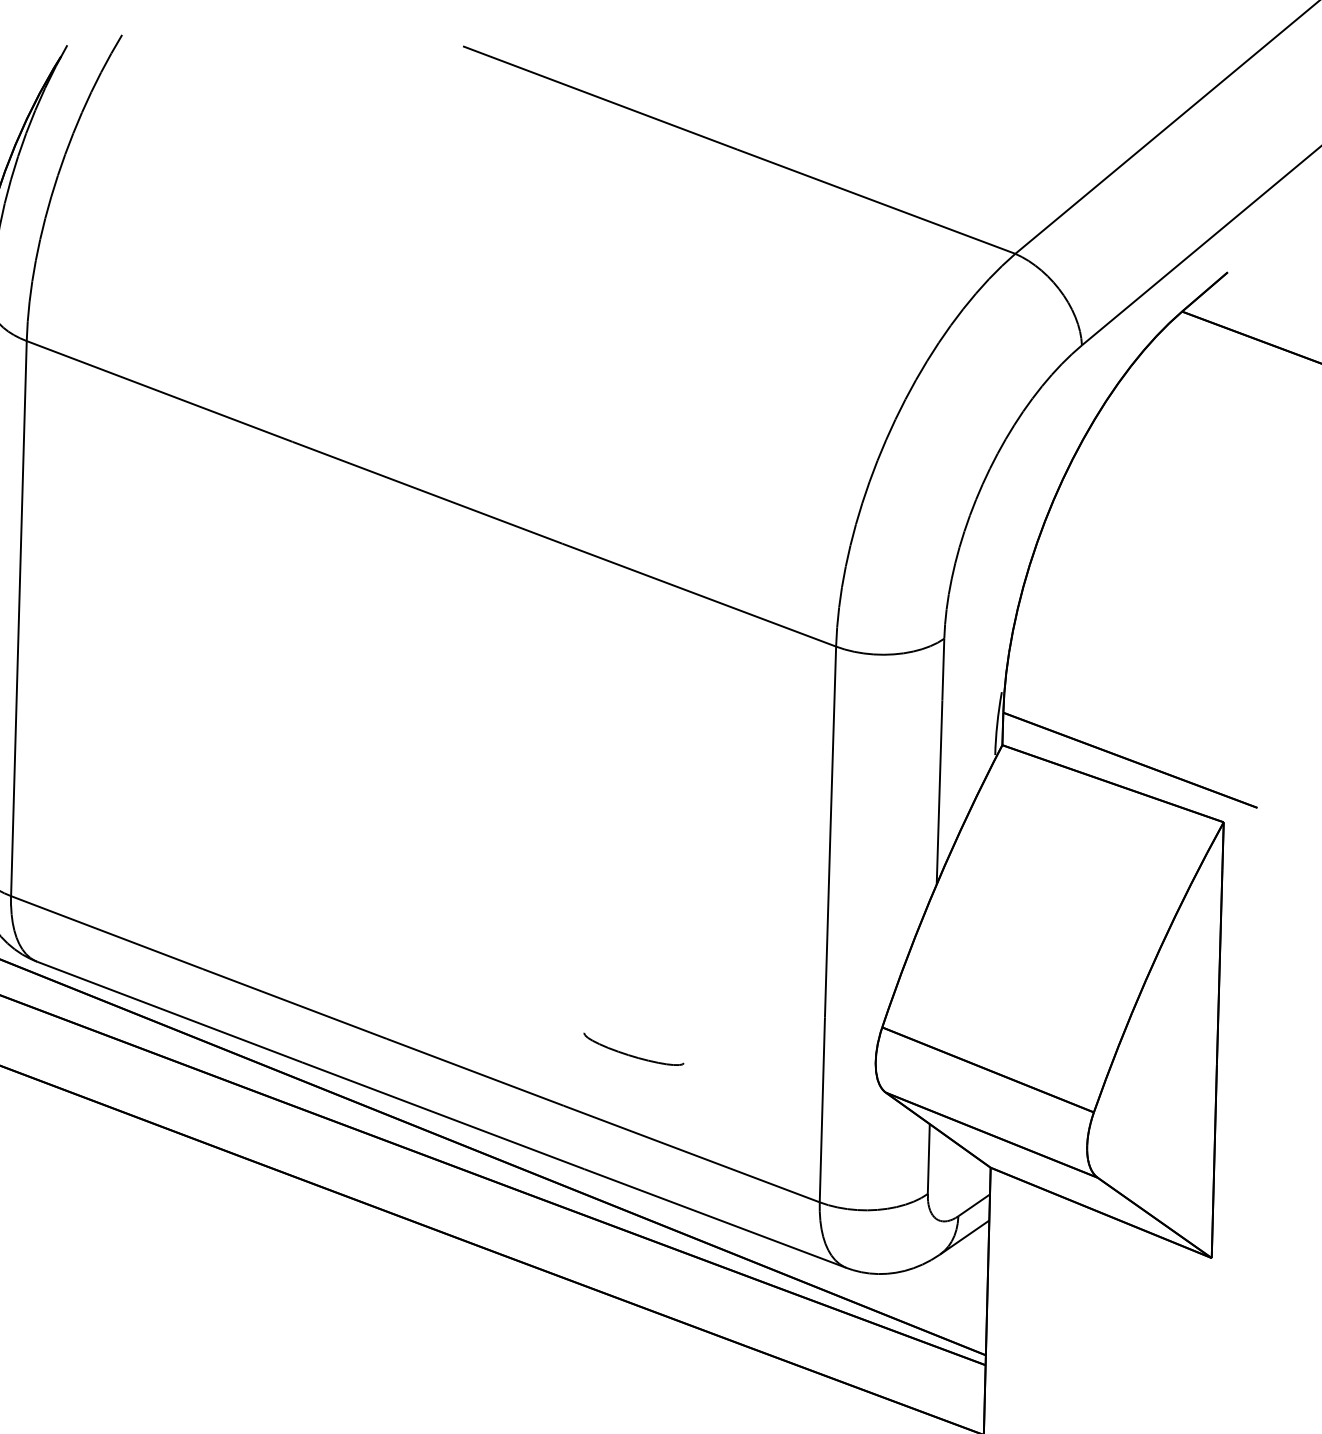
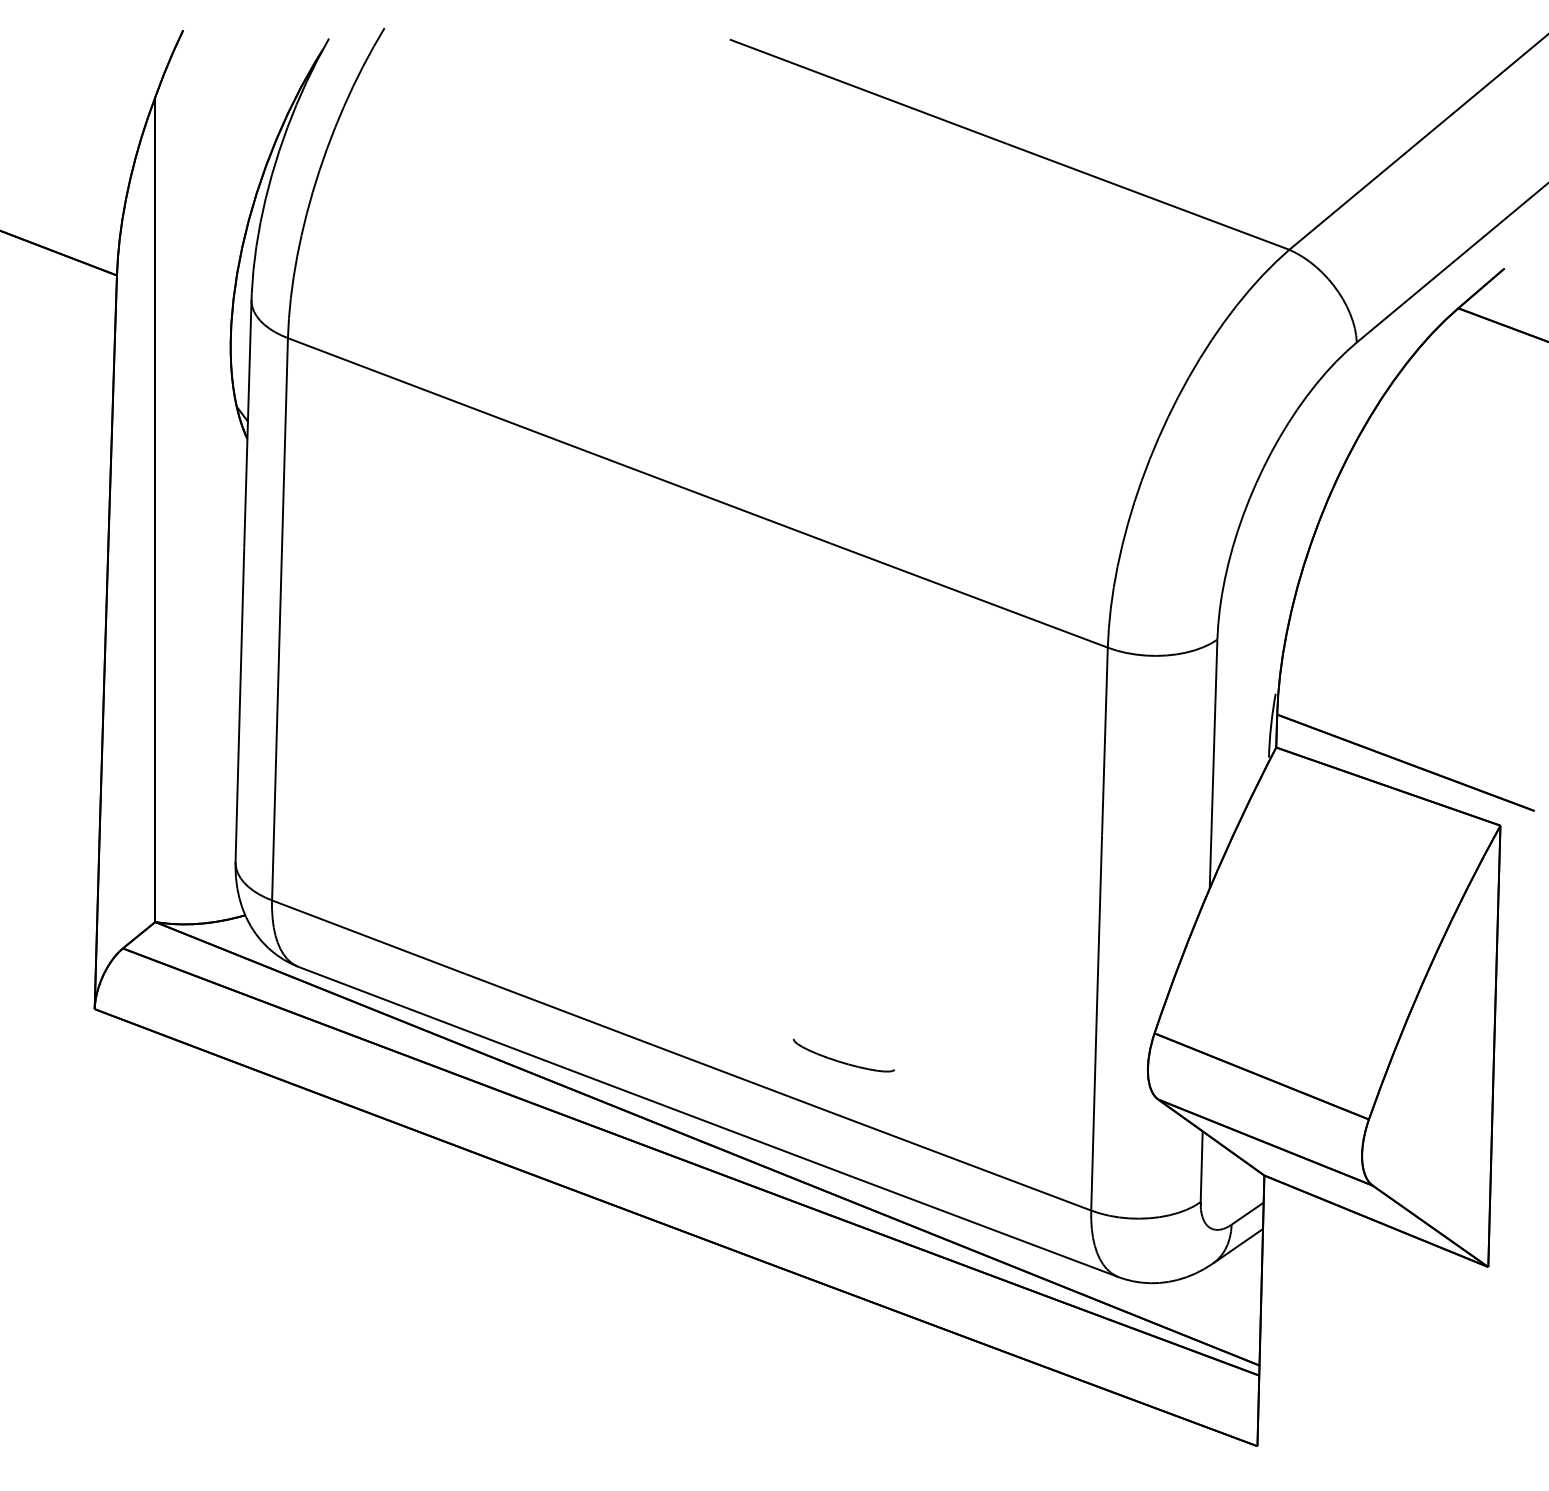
part: (632, 1055) -> (842, 1061), moved

